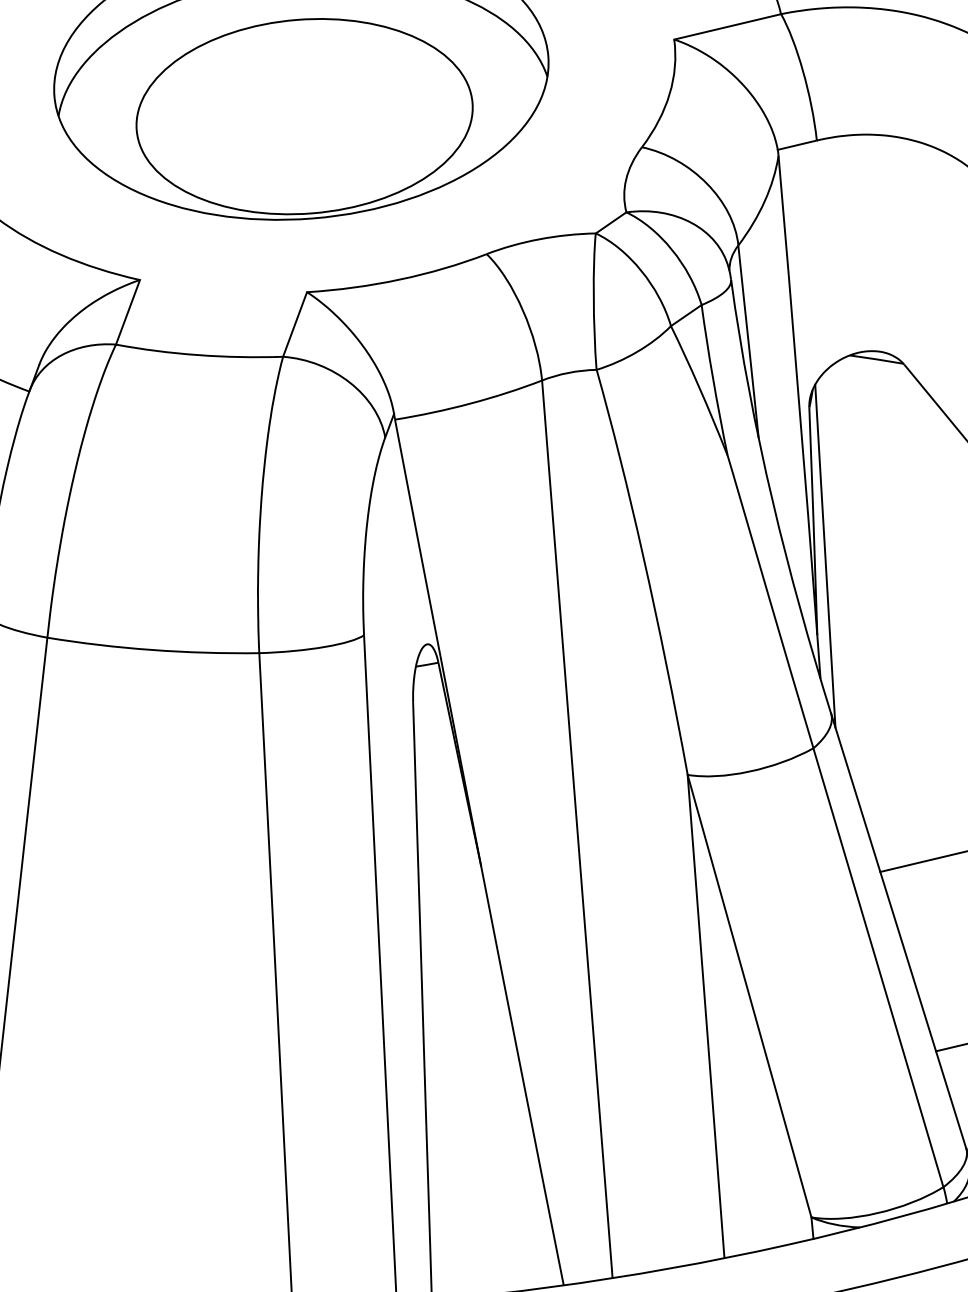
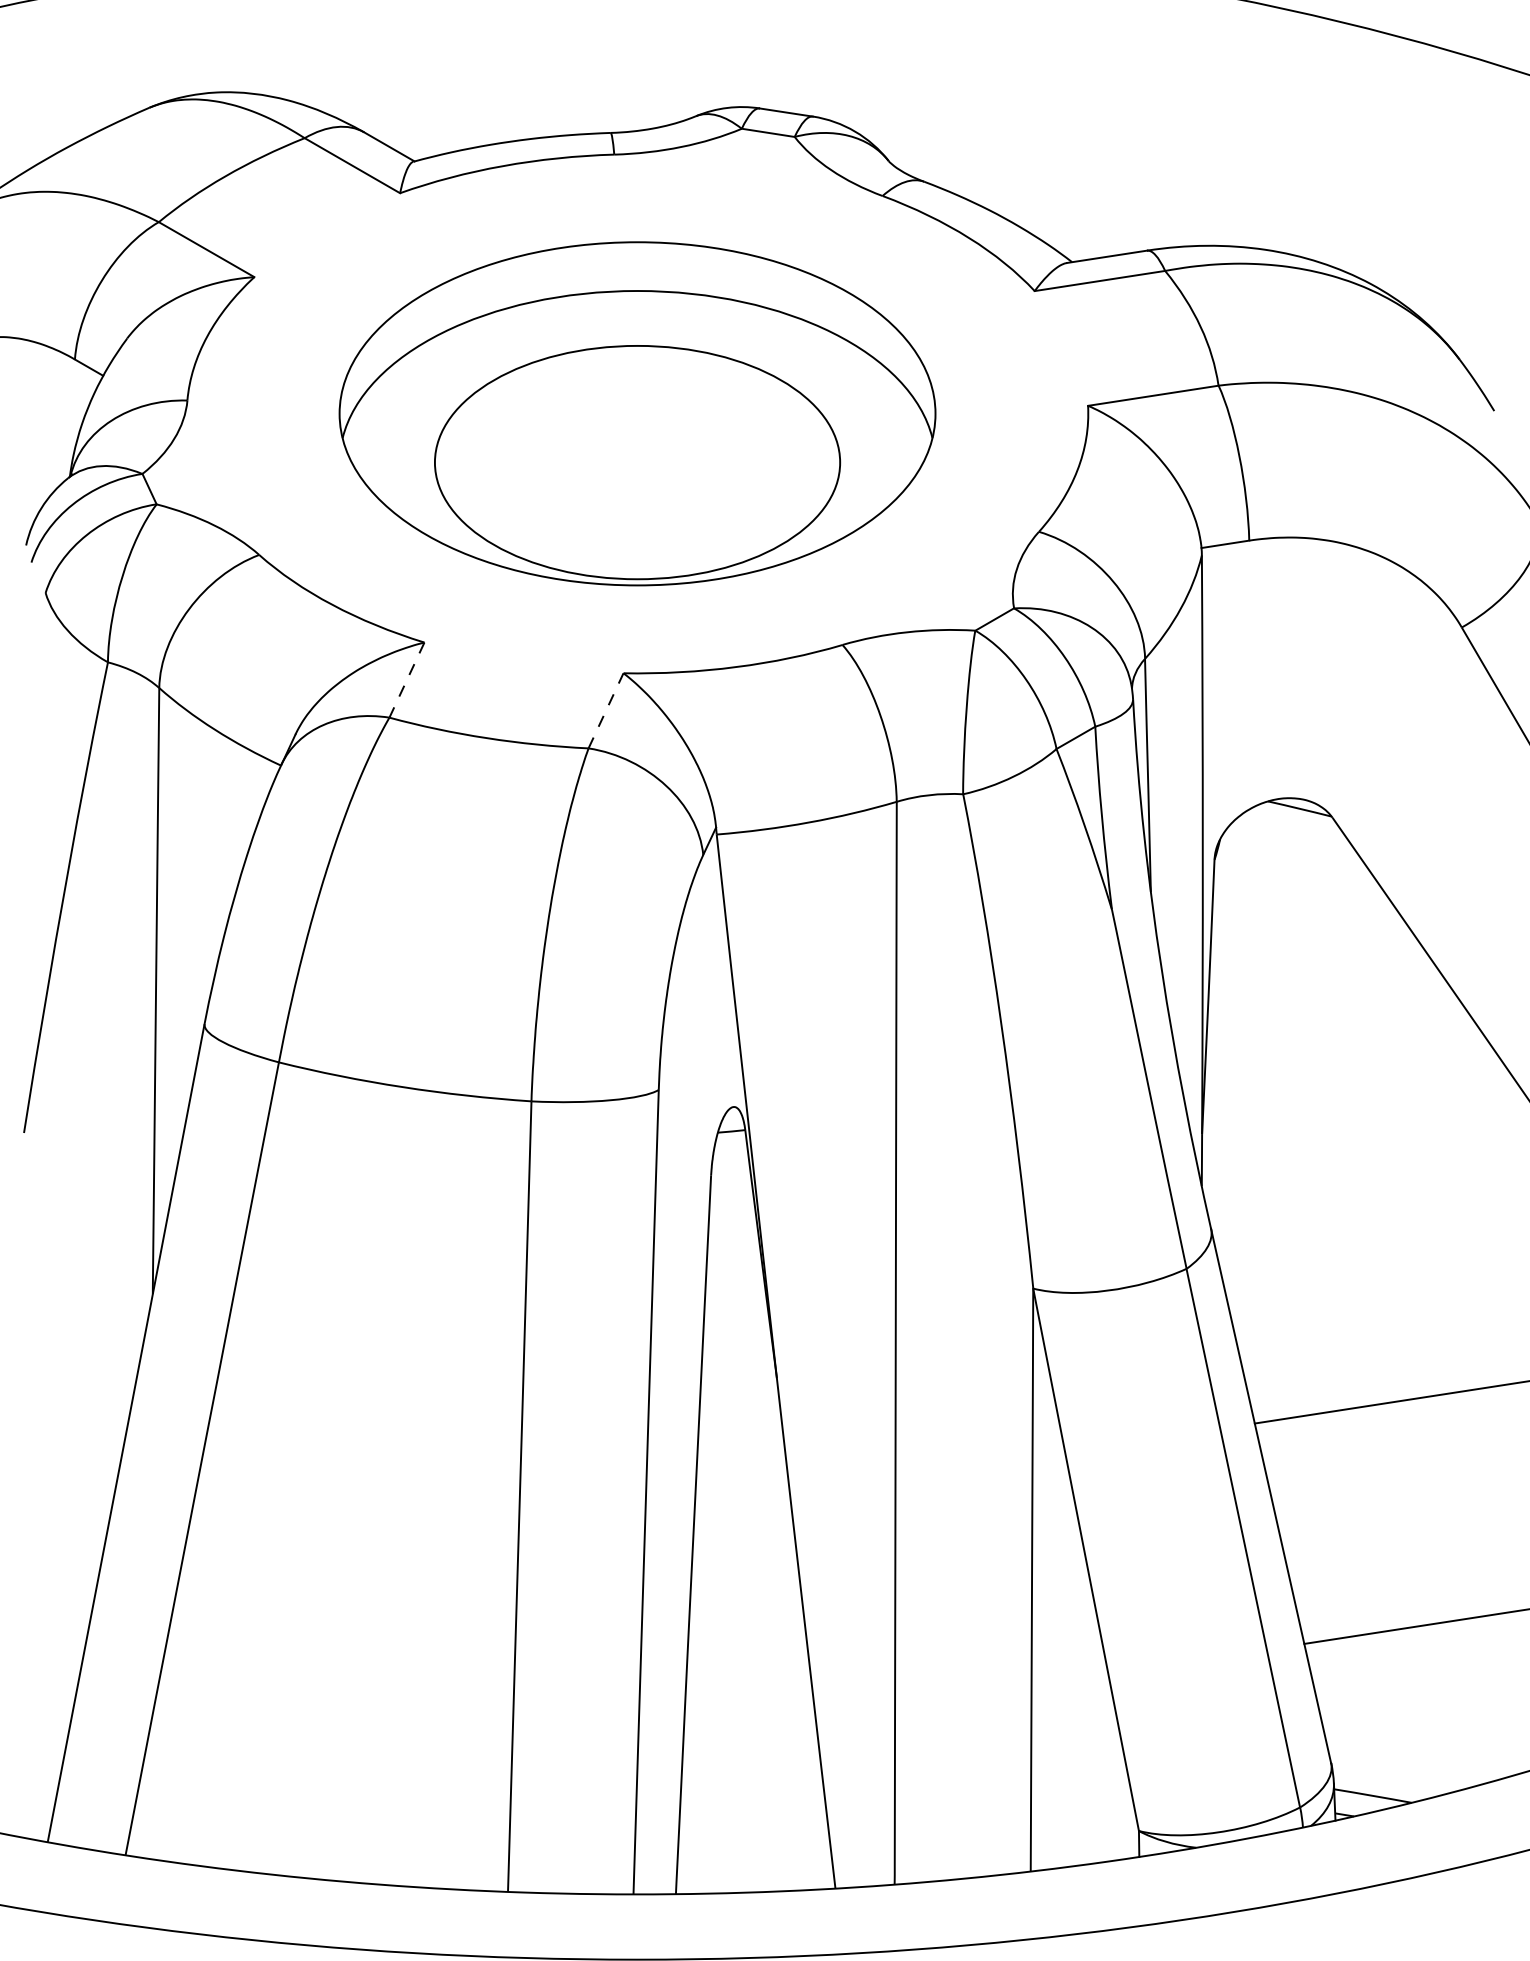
line: (127, 312) -> (406, 680), solid -> dashed
line: (295, 324) -> (606, 710), solid -> dashed
line: (824, 556) -> (1218, 1039), removed

